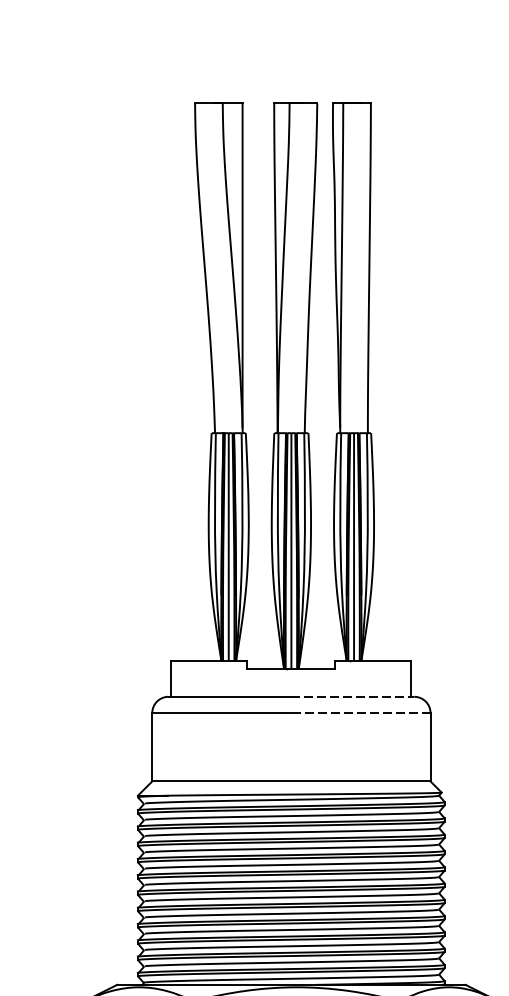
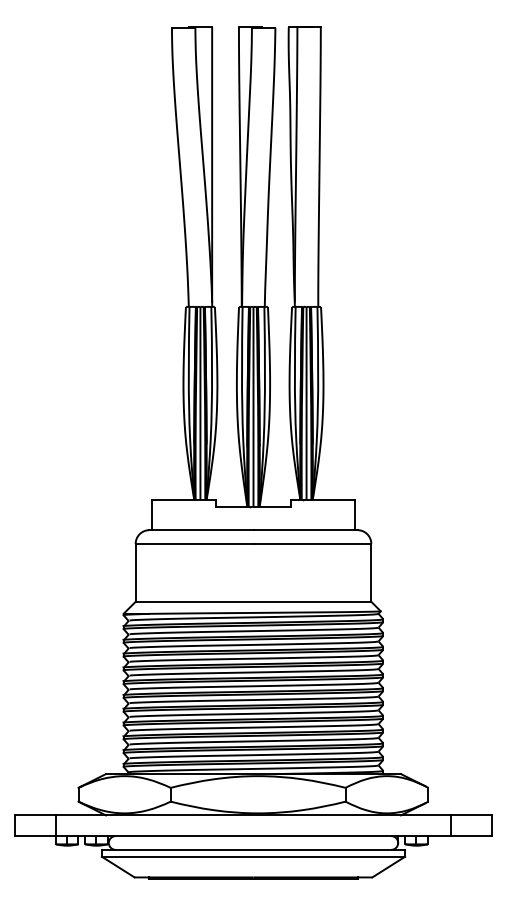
line: (353, 697) -> (306, 530), dashed -> solid
line: (361, 712) -> (312, 543), dashed -> solid

